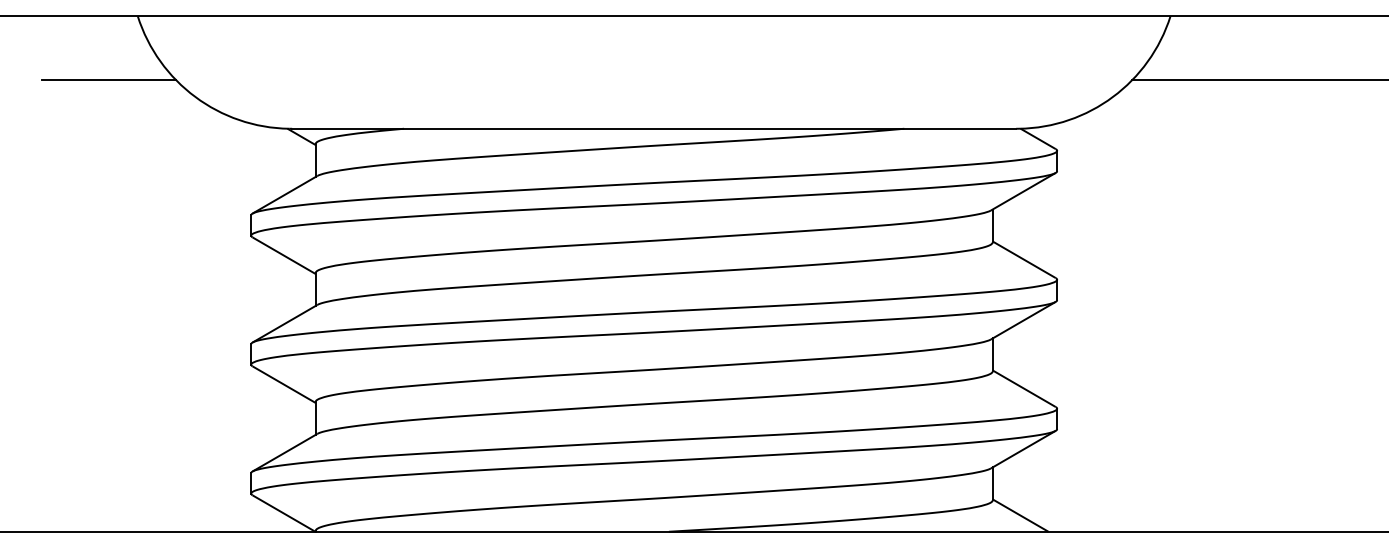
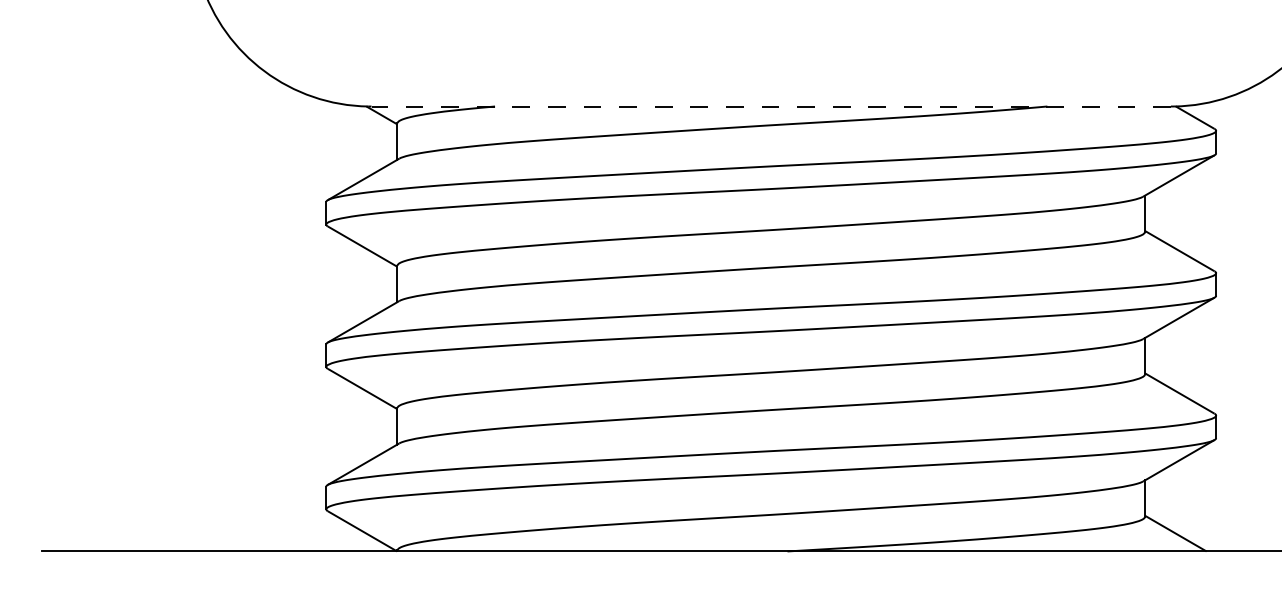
line: (108, 80) -> (168, 53), removed
line: (653, 128) -> (770, 106), solid -> dashed

